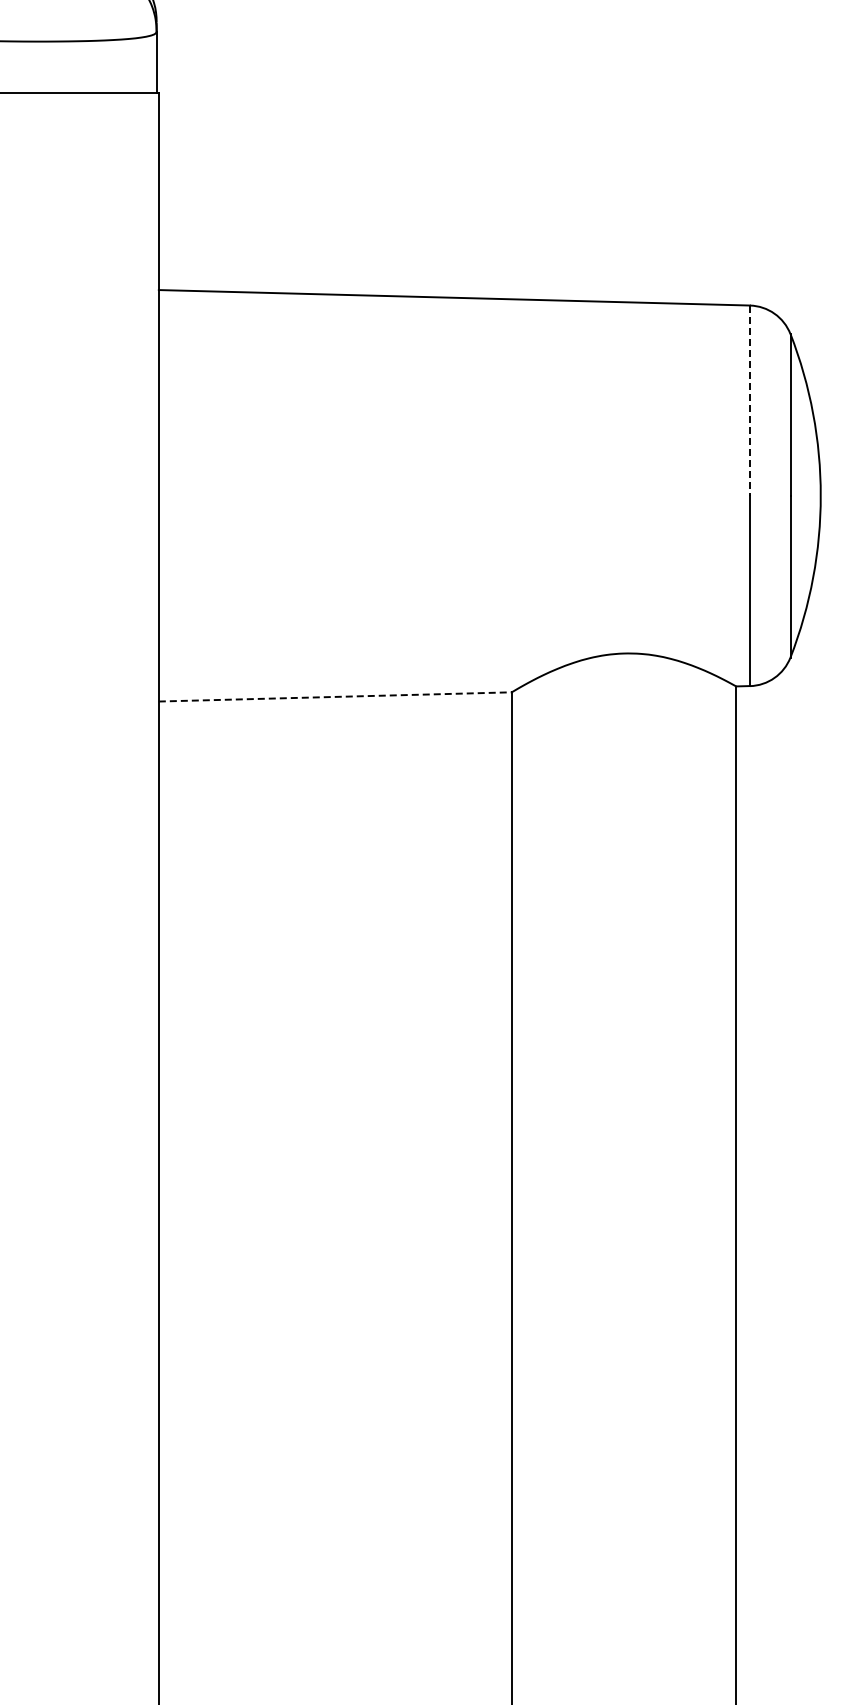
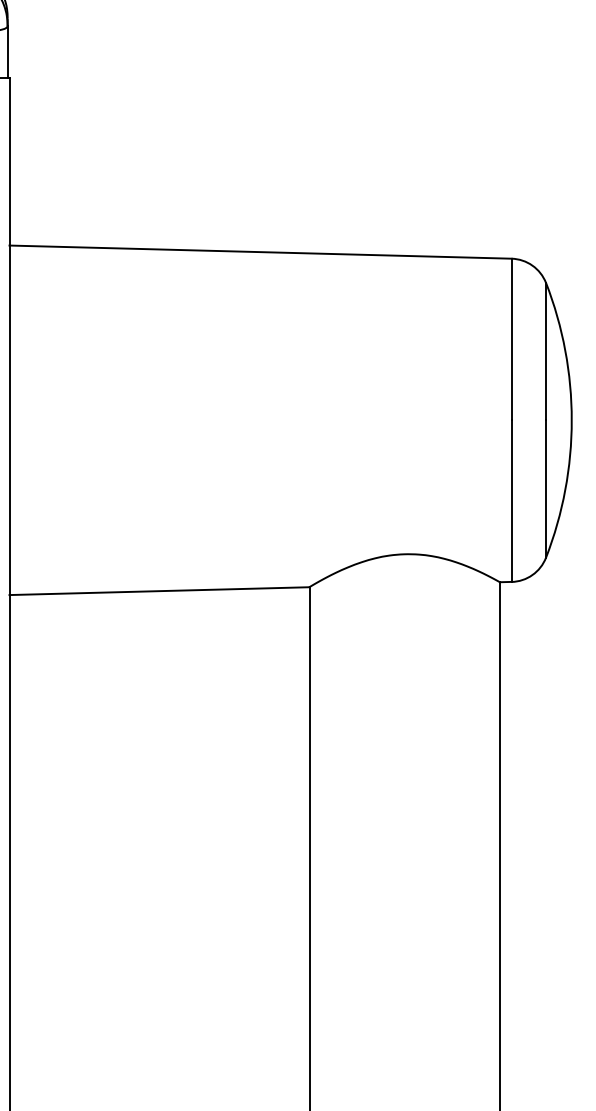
line: (749, 401) -> (511, 340), dashed -> solid
line: (335, 696) -> (159, 590), dashed -> solid

